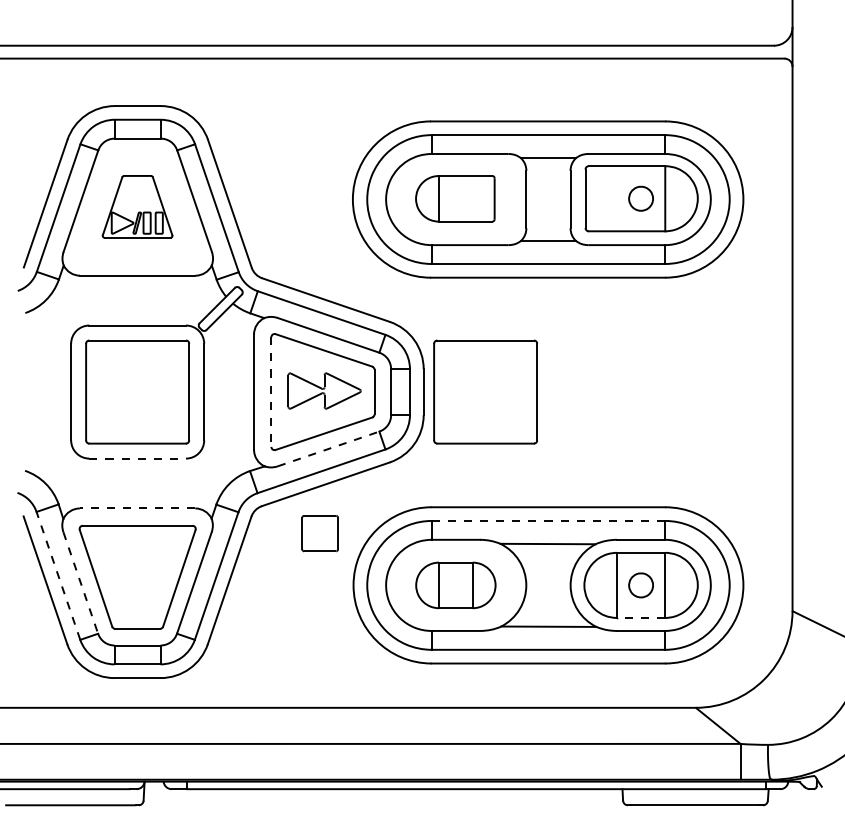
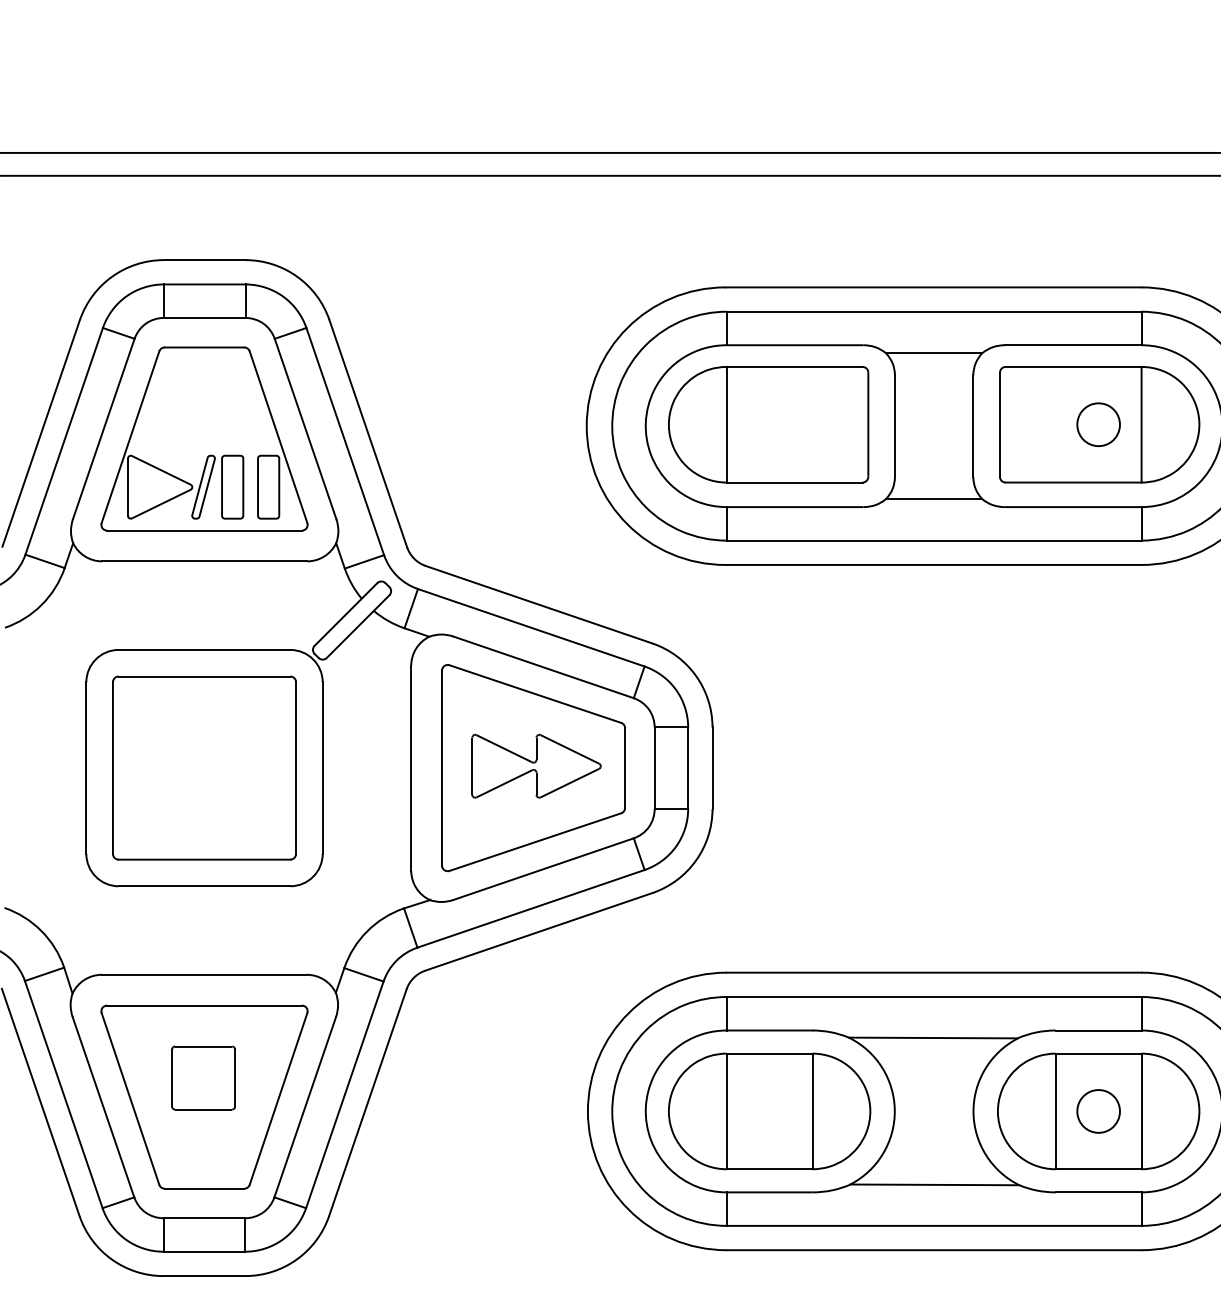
part: (455, 198) -> (768, 424), size x1.43
part: (137, 206) -> (204, 438), size x1.67
part: (485, 391) -> (822, 767), removed
line: (271, 392) -> (442, 768), dashed -> solid
line: (328, 448) -> (543, 868), dashed -> solid
line: (138, 458) -> (205, 886), dashed -> solid
line: (137, 508) -> (204, 974), dashed -> solid
line: (548, 520) -> (934, 996), dashed -> solid
part: (319, 533) -> (202, 1077), moved
line: (58, 575) -> (63, 1093), dashed -> solid
line: (80, 583) -> (102, 1108), dashed -> solid
part: (455, 585) -> (768, 1111), size x1.43
line: (640, 617) -> (1097, 1168), dashed -> solid

